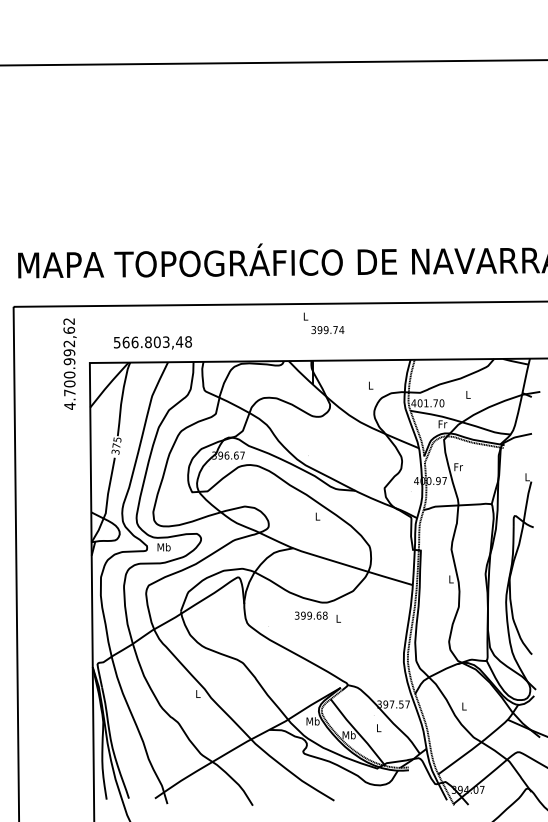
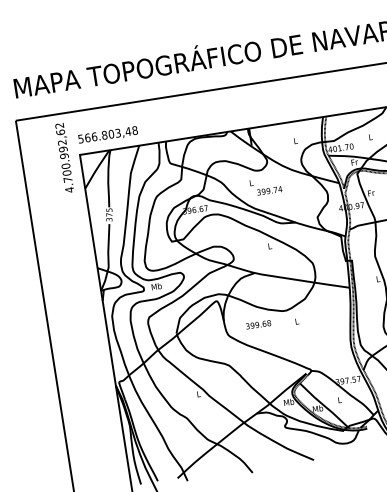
text: (323, 323) -> (265, 186), moved
text: (152, 342) -> (107, 134), moved
text: (311, 615) -> (258, 324), moved

